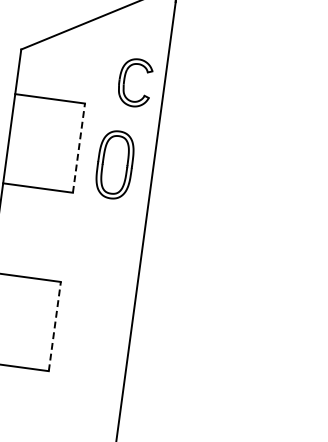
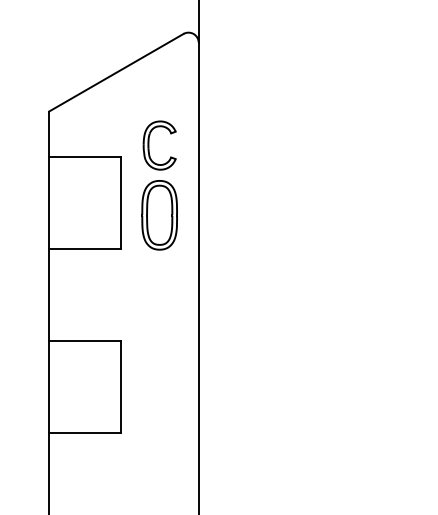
part: (125, 81) -> (149, 145), moved
line: (78, 148) -> (120, 203), dashed -> solid
line: (54, 326) -> (120, 386), dashed -> solid

